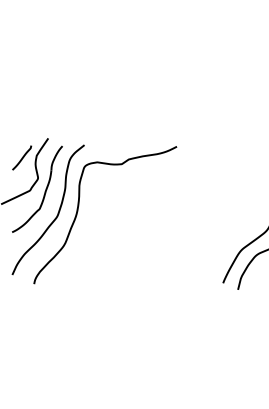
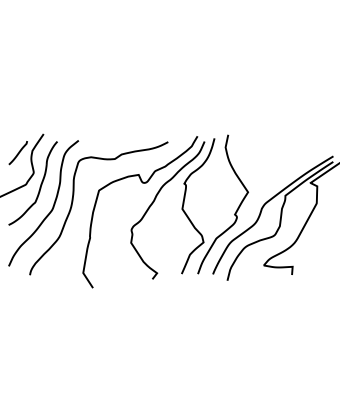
part: (162, 209) -> (154, 202), added

